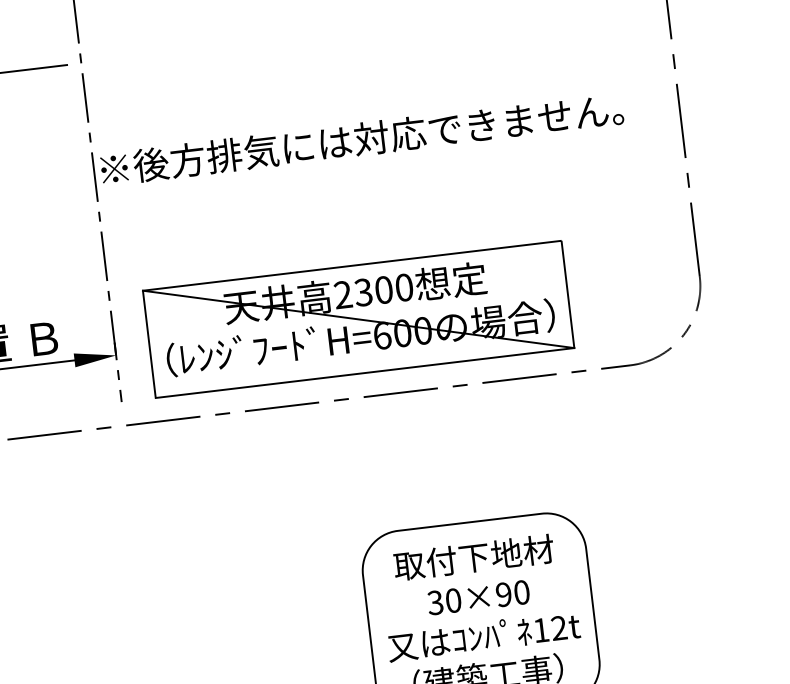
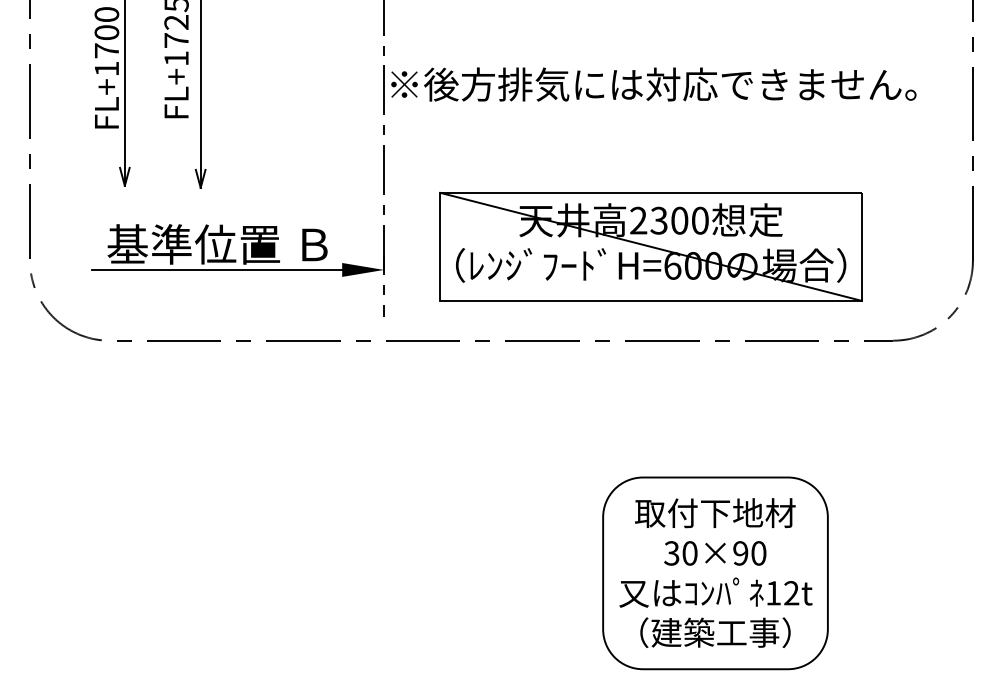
part: (357, 319) -> (650, 246), moved

